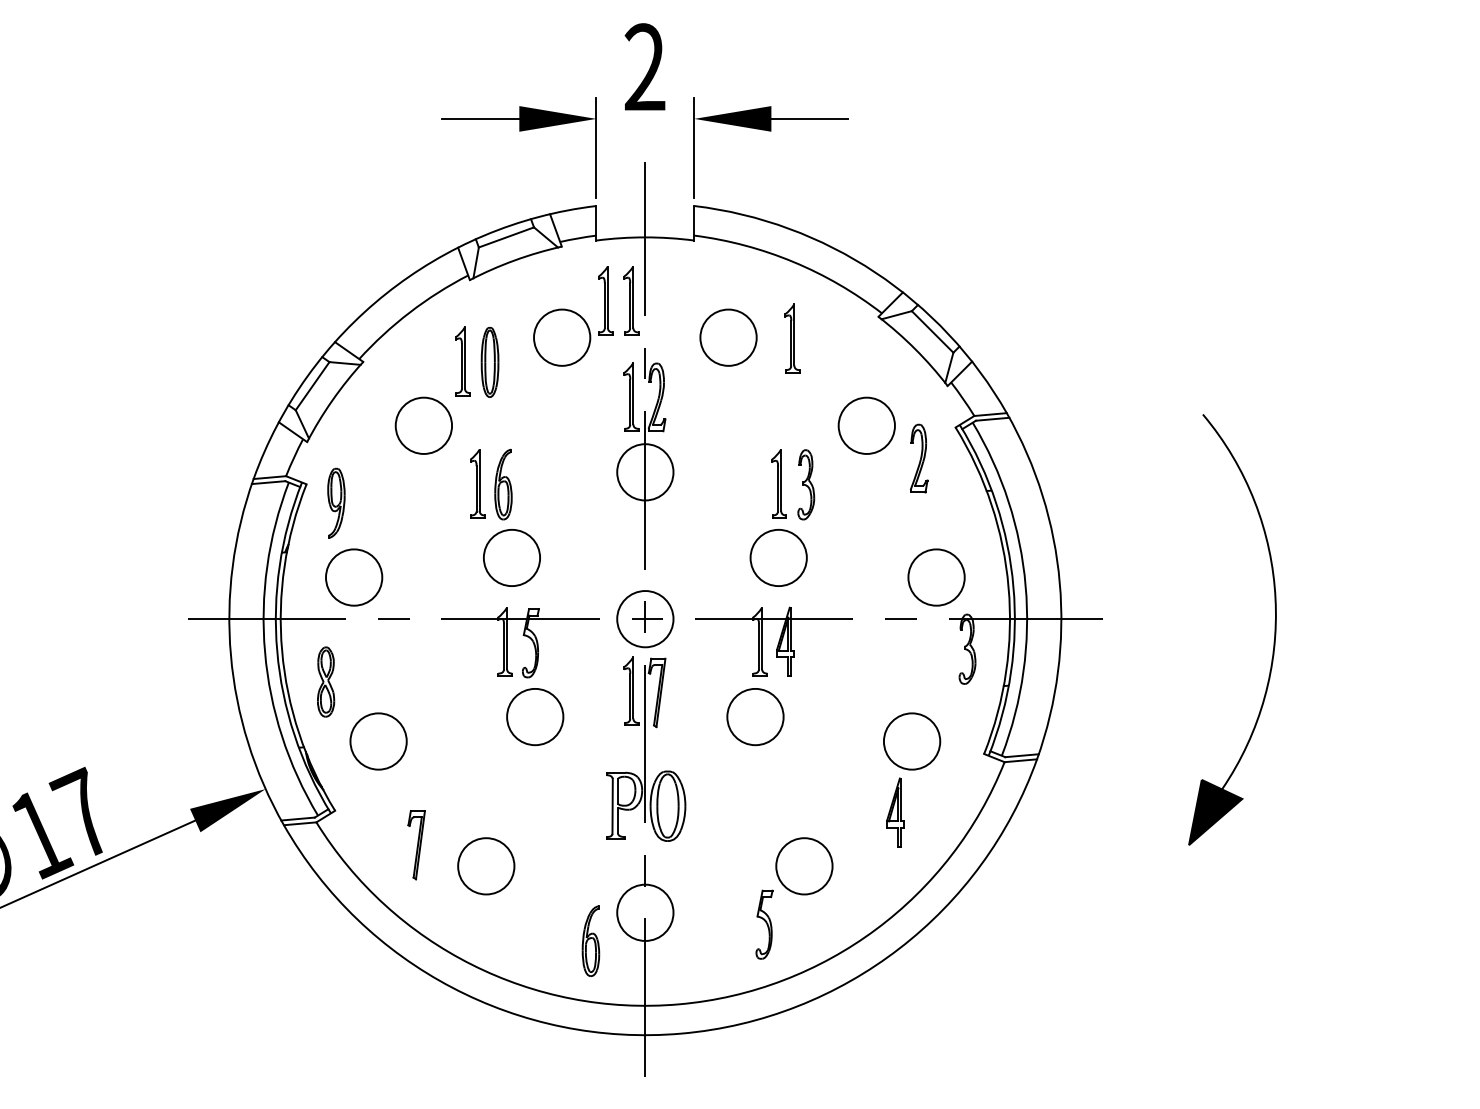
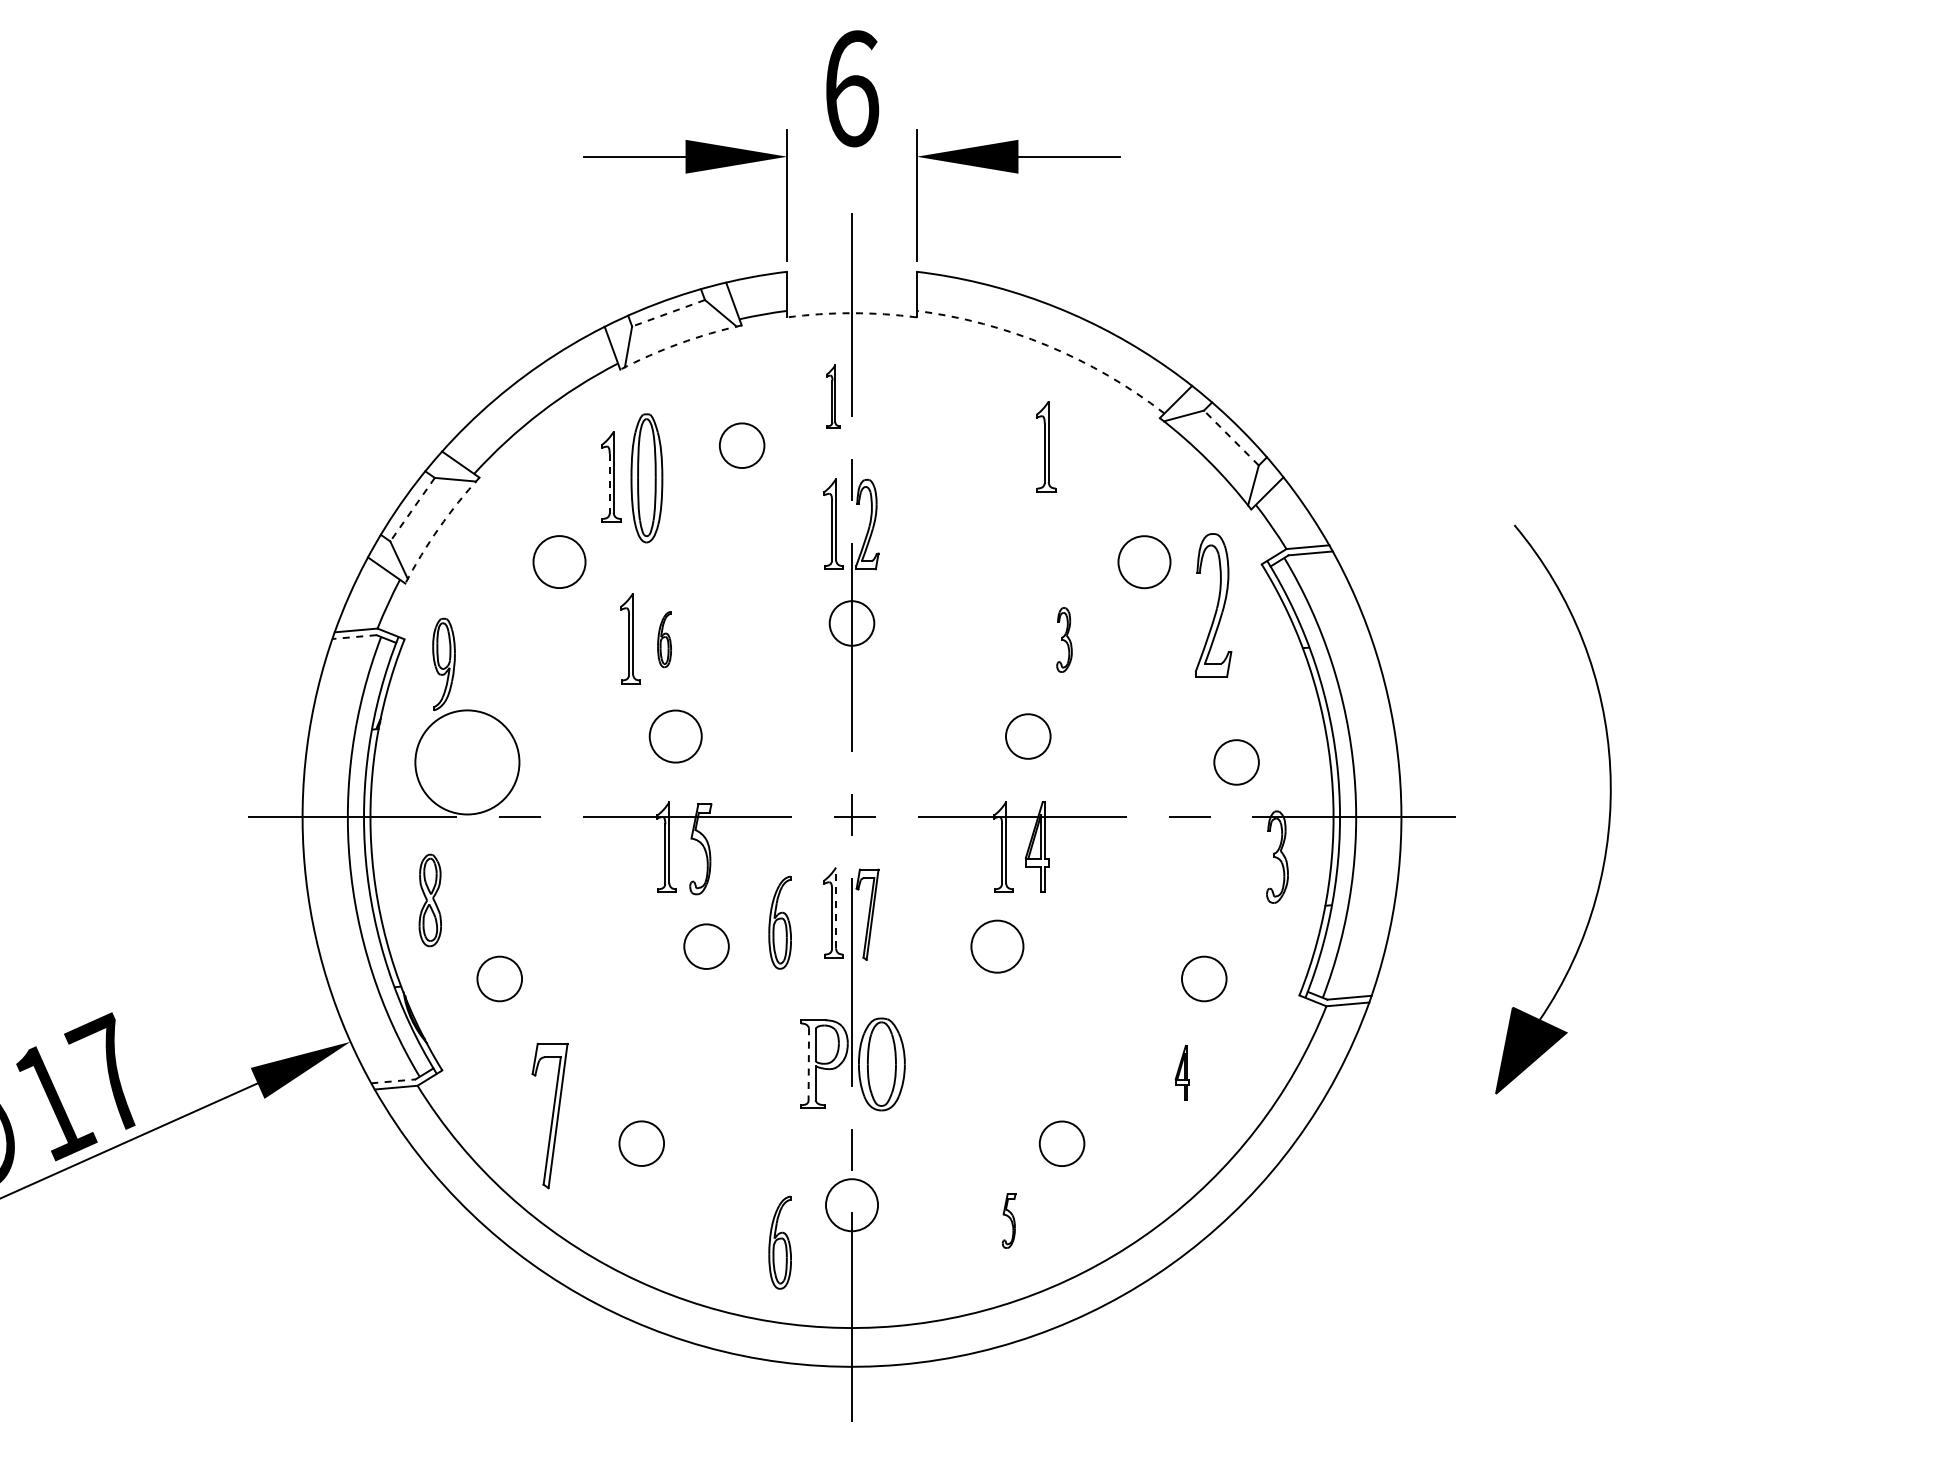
text: (644, 67) -> (851, 88), 2 -> 6
line: (506, 237) -> (668, 313), solid -> dashed
arc: (645, 237) -> (852, 313), solid -> dashed
arc: (514, 260) -> (679, 343), solid -> dashed
arc: (793, 261) -> (1047, 345), solid -> dashed
part: (605, 300) -> (799, 396), removed
part: (631, 300) -> (833, 396), size x0.7
line: (932, 332) -> (1231, 438), solid -> dashed
circle: (561, 337) -> (741, 445), size x0.6
circle: (728, 337) -> (961, 445), removed
part: (489, 362) -> (646, 478), size x1.4
line: (461, 366) -> (609, 483), solid -> dashed
line: (312, 386) -> (412, 509), solid -> dashed
arc: (333, 400) -> (439, 528), solid -> dashed
circle: (423, 425) -> (559, 561), size x0.7
circle: (866, 426) -> (1144, 562), size x0.7
part: (919, 457) -> (1213, 604), size x1.6
circle: (644, 472) -> (851, 623), size x0.6
line: (268, 482) -> (354, 637), solid -> dashed
part: (778, 483) -> (1028, 638), removed
part: (503, 484) -> (664, 639), size x0.6
part: (806, 484) -> (1064, 639), size x0.7
circle: (511, 557) -> (675, 736), size x0.7
circle: (778, 557) -> (1028, 736), size x0.6
circle: (354, 577) -> (467, 762), size x1.4
circle: (936, 577) -> (1236, 762), size x0.6
circle: (645, 619) -> (852, 817), removed
part: (1274, 635) -> (1608, 817), moved
line: (633, 687) -> (836, 907), solid -> dashed
part: (590, 698) -> (779, 922), added
circle: (535, 716) -> (706, 946), size x0.6
circle: (755, 716) -> (997, 946), size x0.7
circle: (378, 741) -> (499, 978), size x0.6
circle: (912, 741) -> (1204, 978), size x0.6
line: (612, 807) -> (808, 1065), solid -> dashed
part: (895, 812) -> (1182, 1072), size x0.6
line: (298, 819) -> (393, 1081), solid -> dashed
part: (416, 844) -> (549, 1115), size x1.6
circle: (485, 866) -> (641, 1143), size x0.6
circle: (803, 866) -> (1061, 1143), size x0.6
circle: (644, 913) -> (851, 1205), size x0.7
part: (763, 924) -> (1008, 1220), size x0.6

